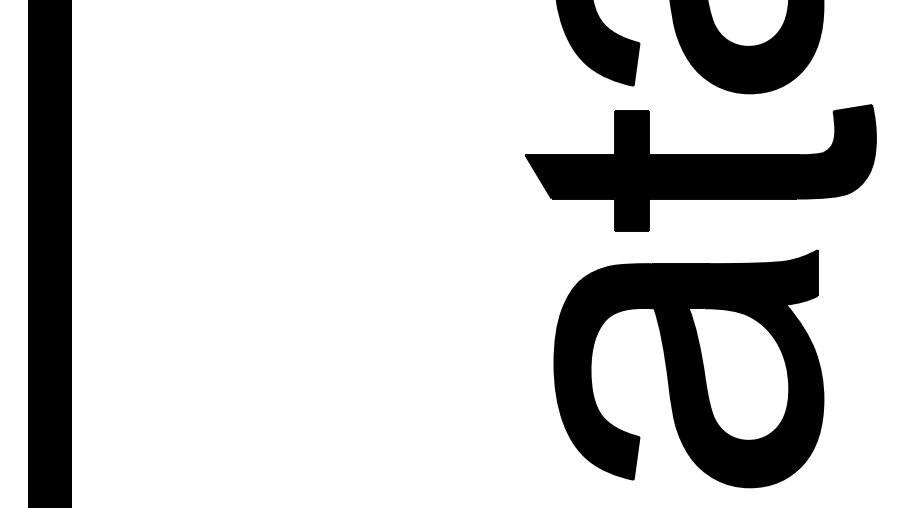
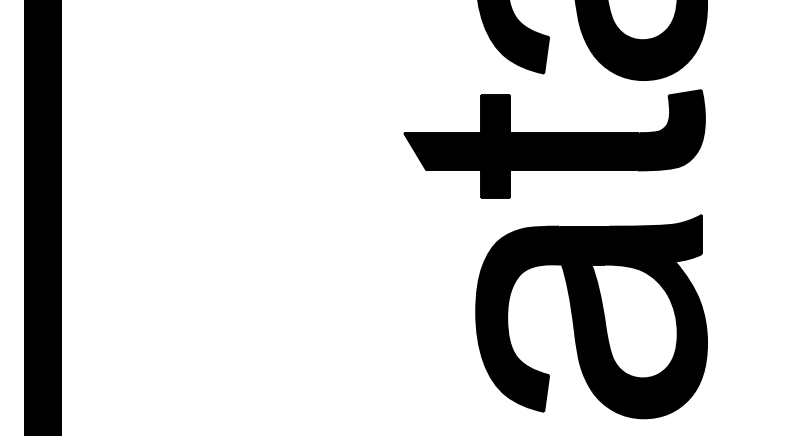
part: (700, 167) -> (554, 143), moved

